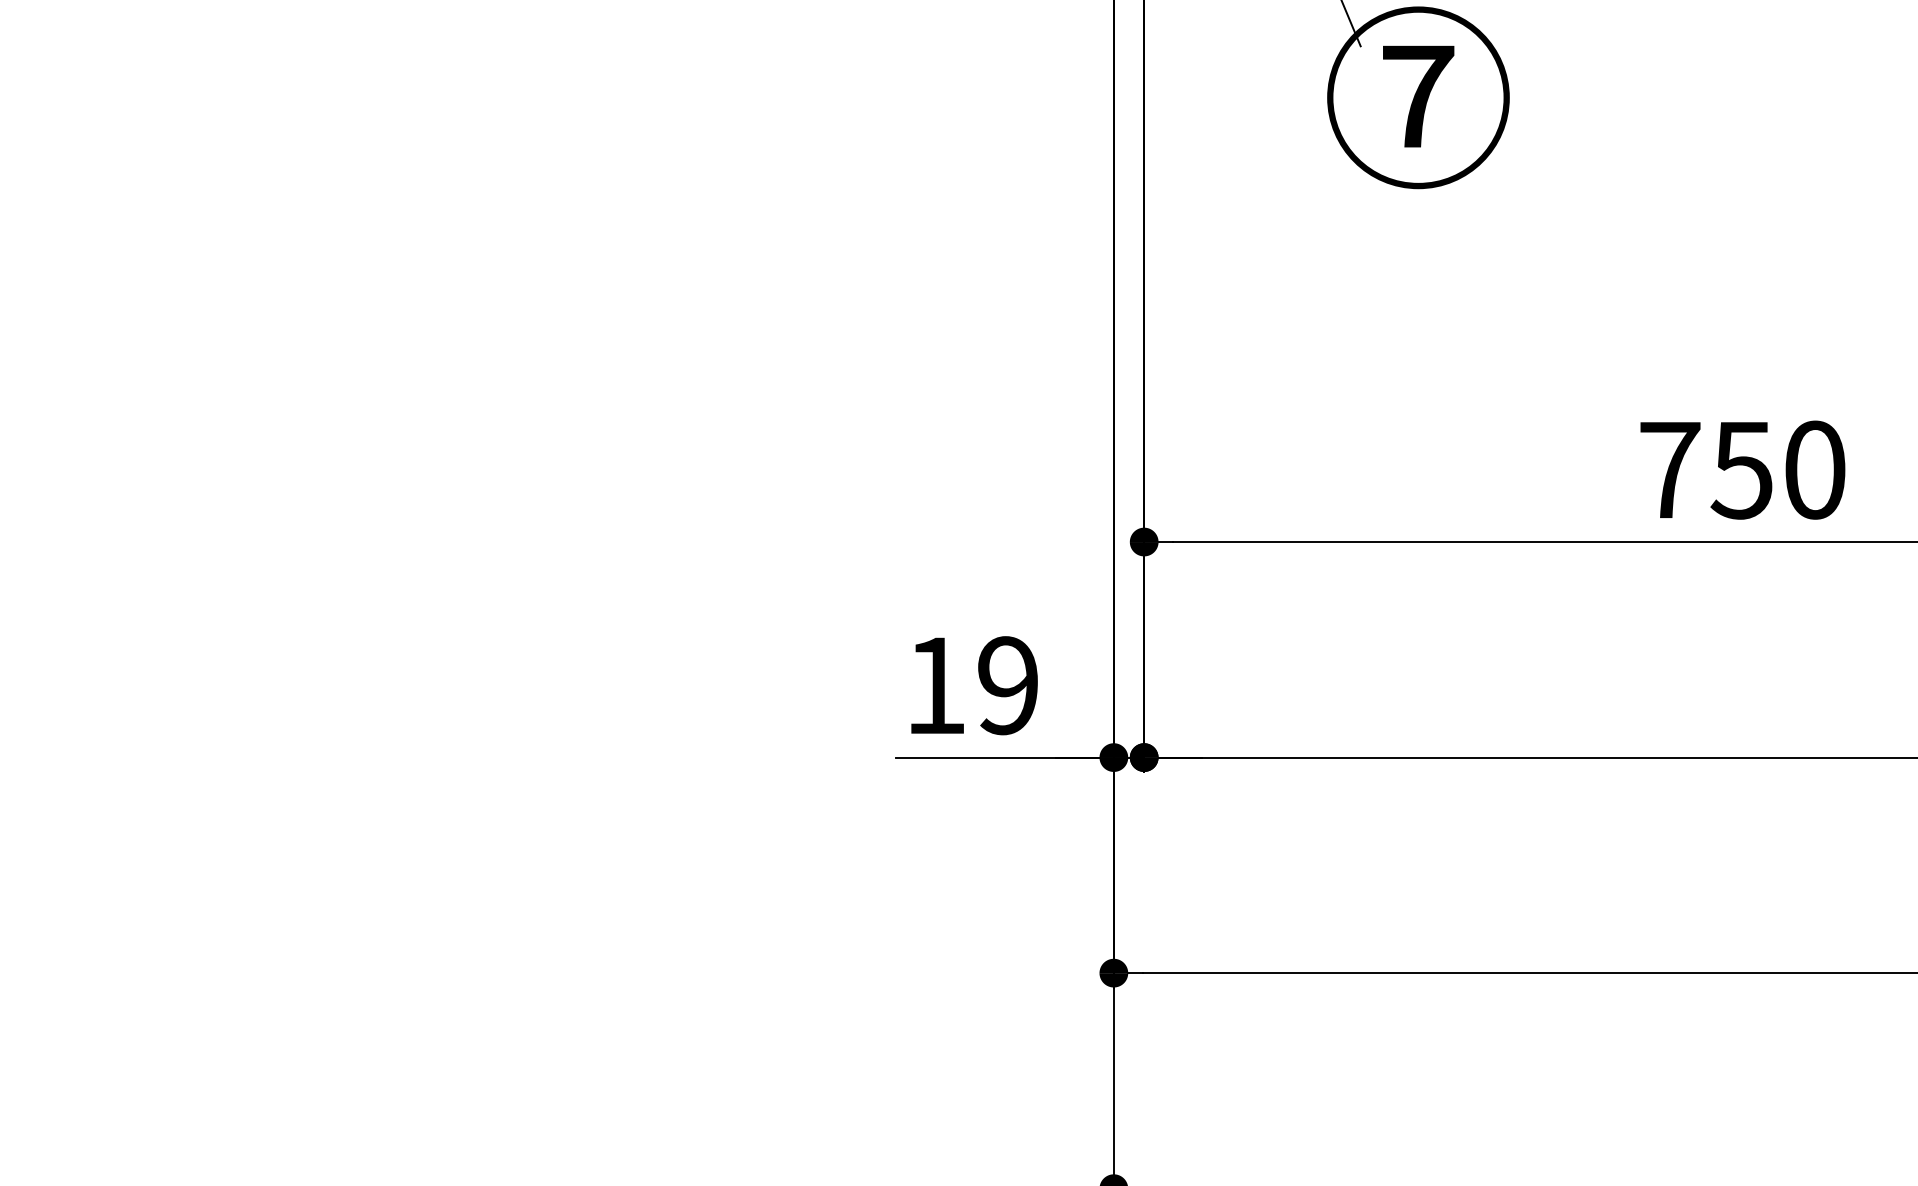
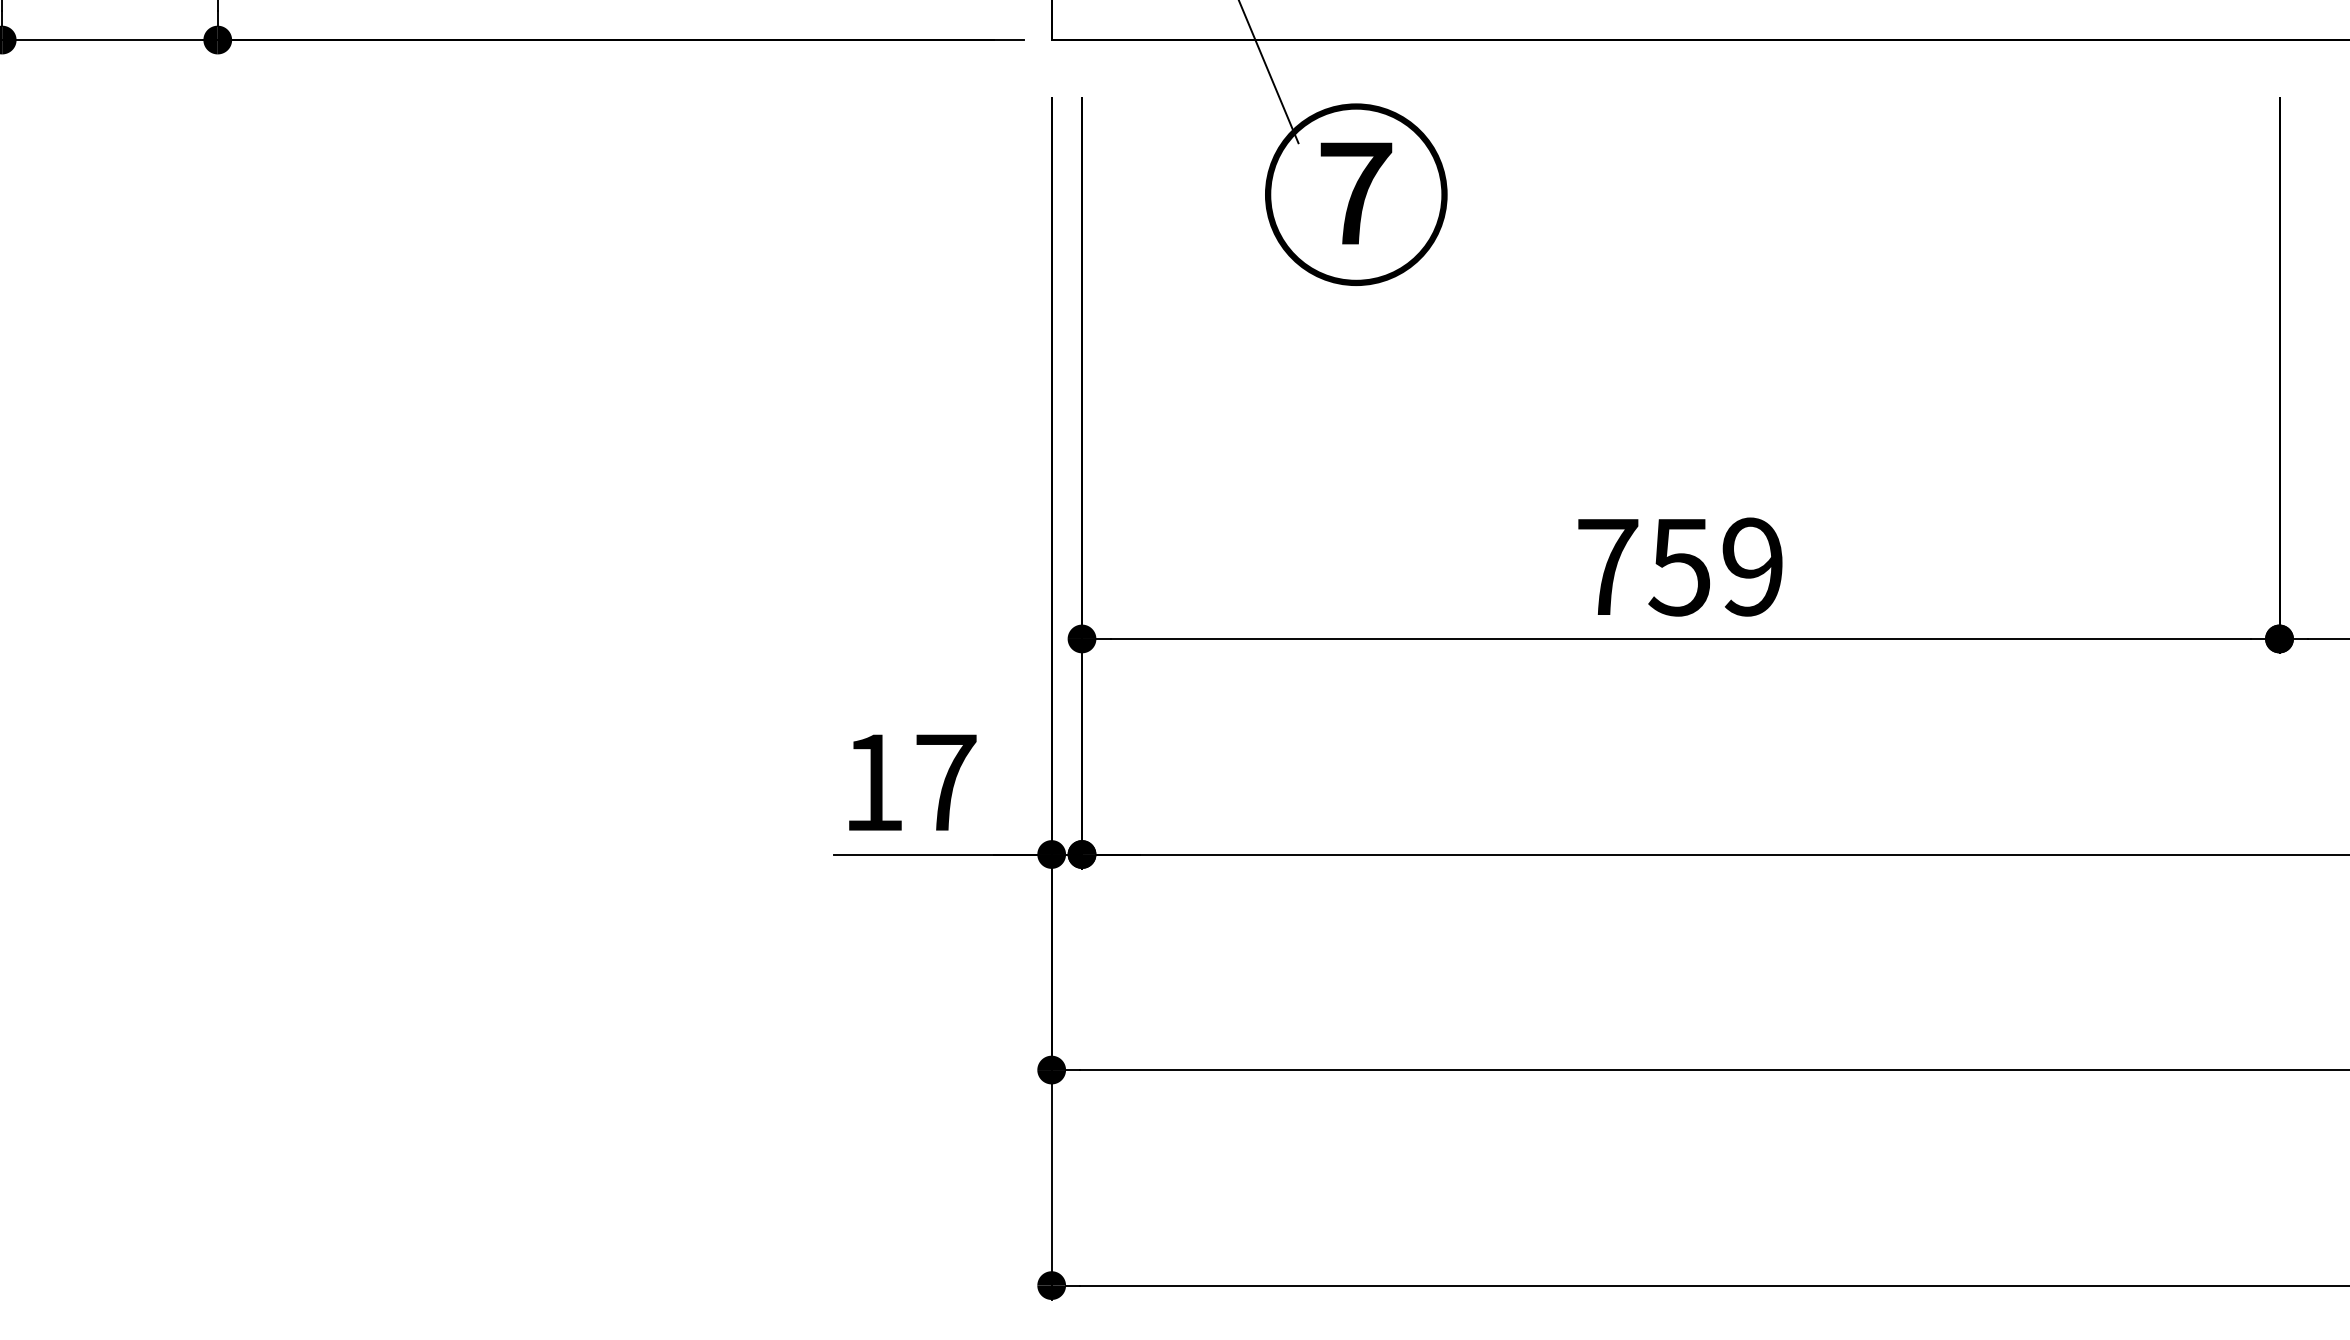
text: (1814, 469) -> (1752, 566), 750 -> 759
text: (1008, 685) -> (946, 782), 19 -> 17

